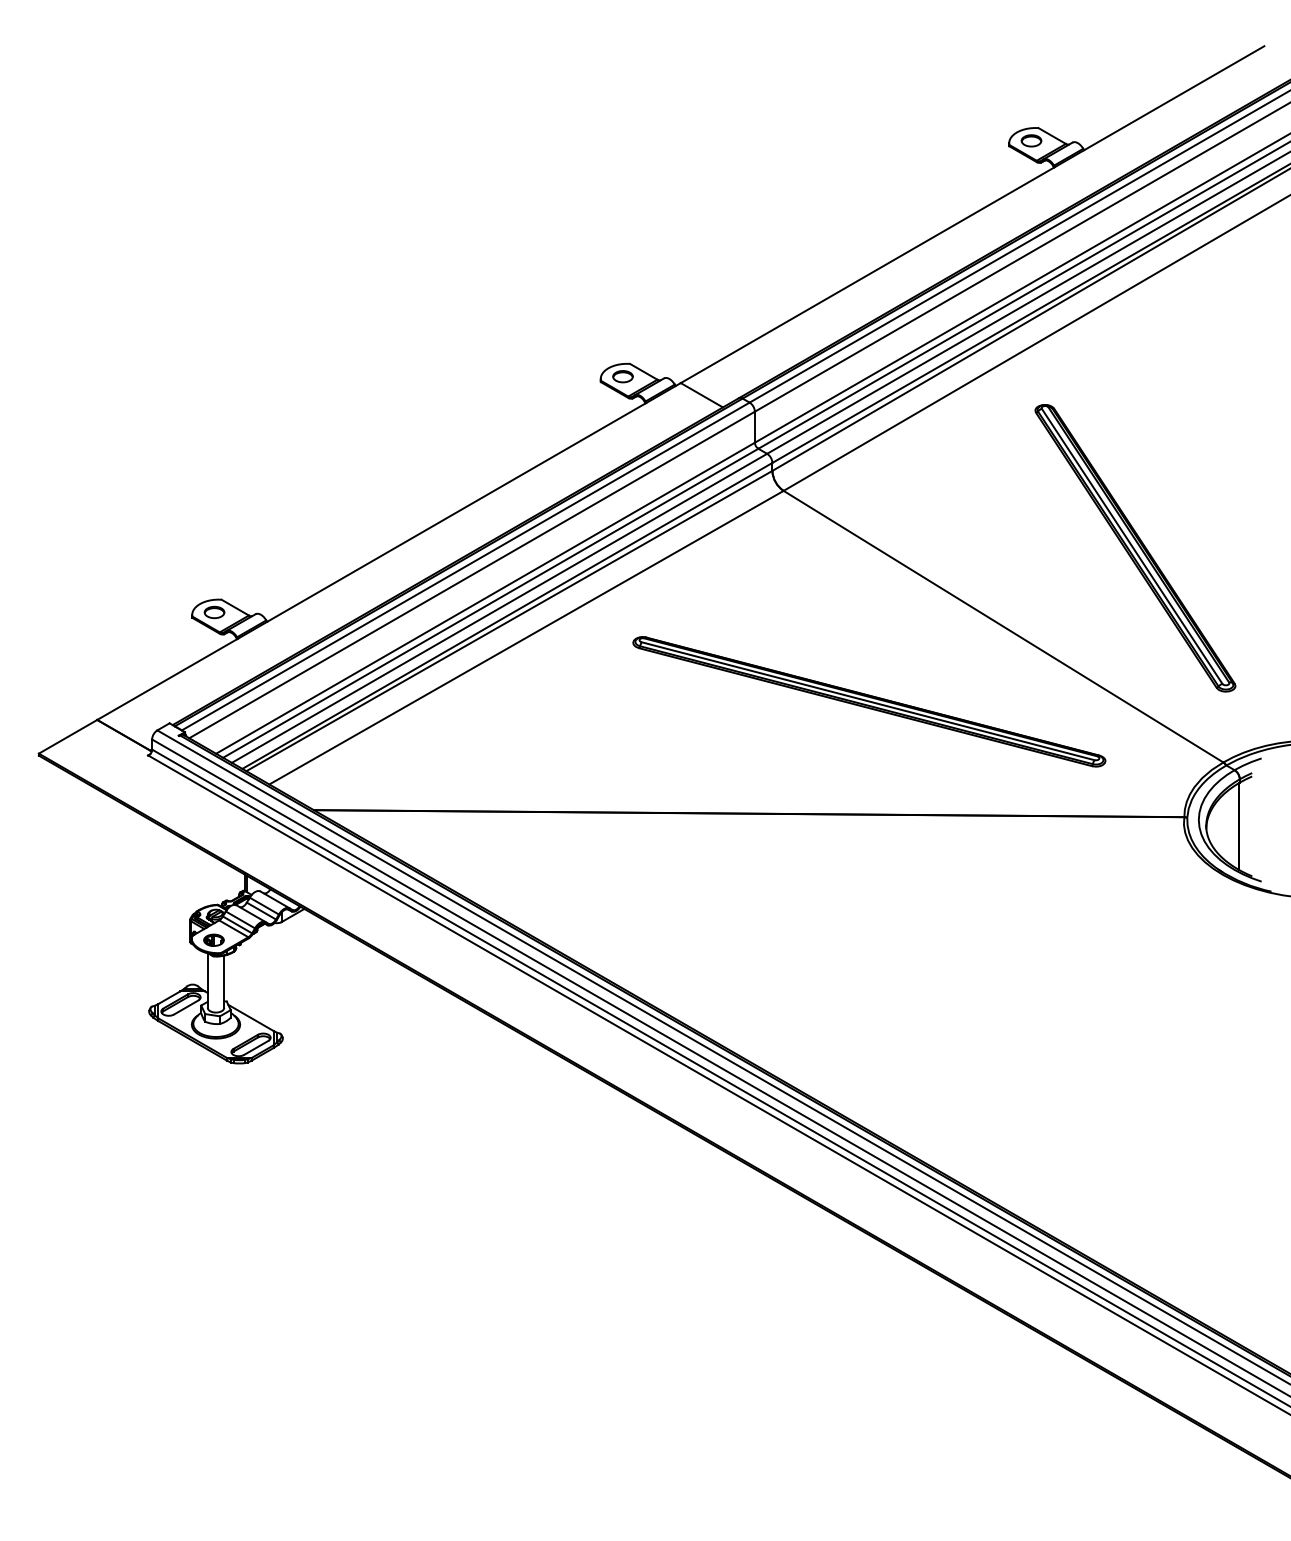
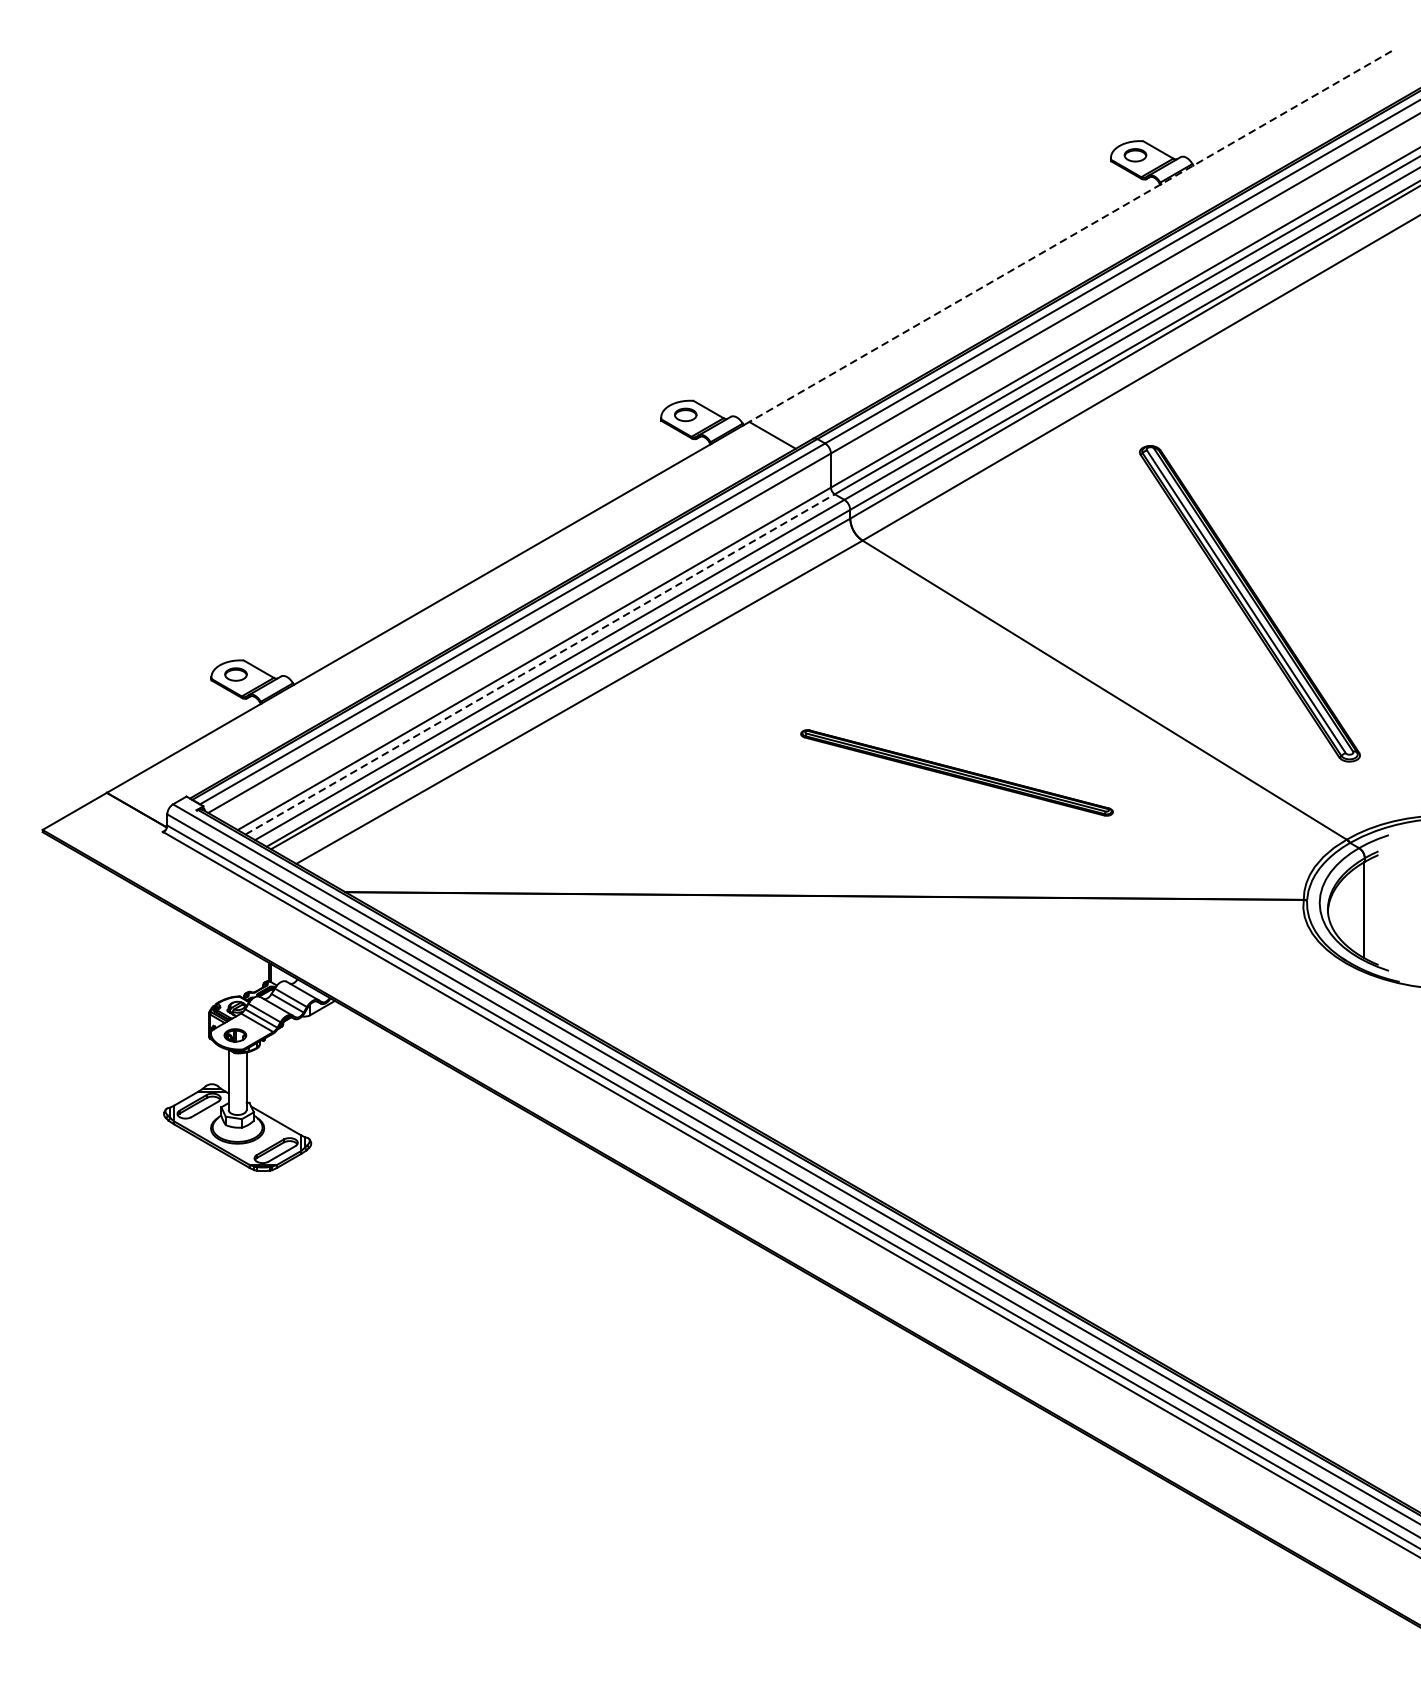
line: (972, 214) -> (1070, 236), solid -> dashed
line: (491, 603) -> (540, 664), solid -> dashed
part: (869, 701) -> (957, 772), size x0.6

